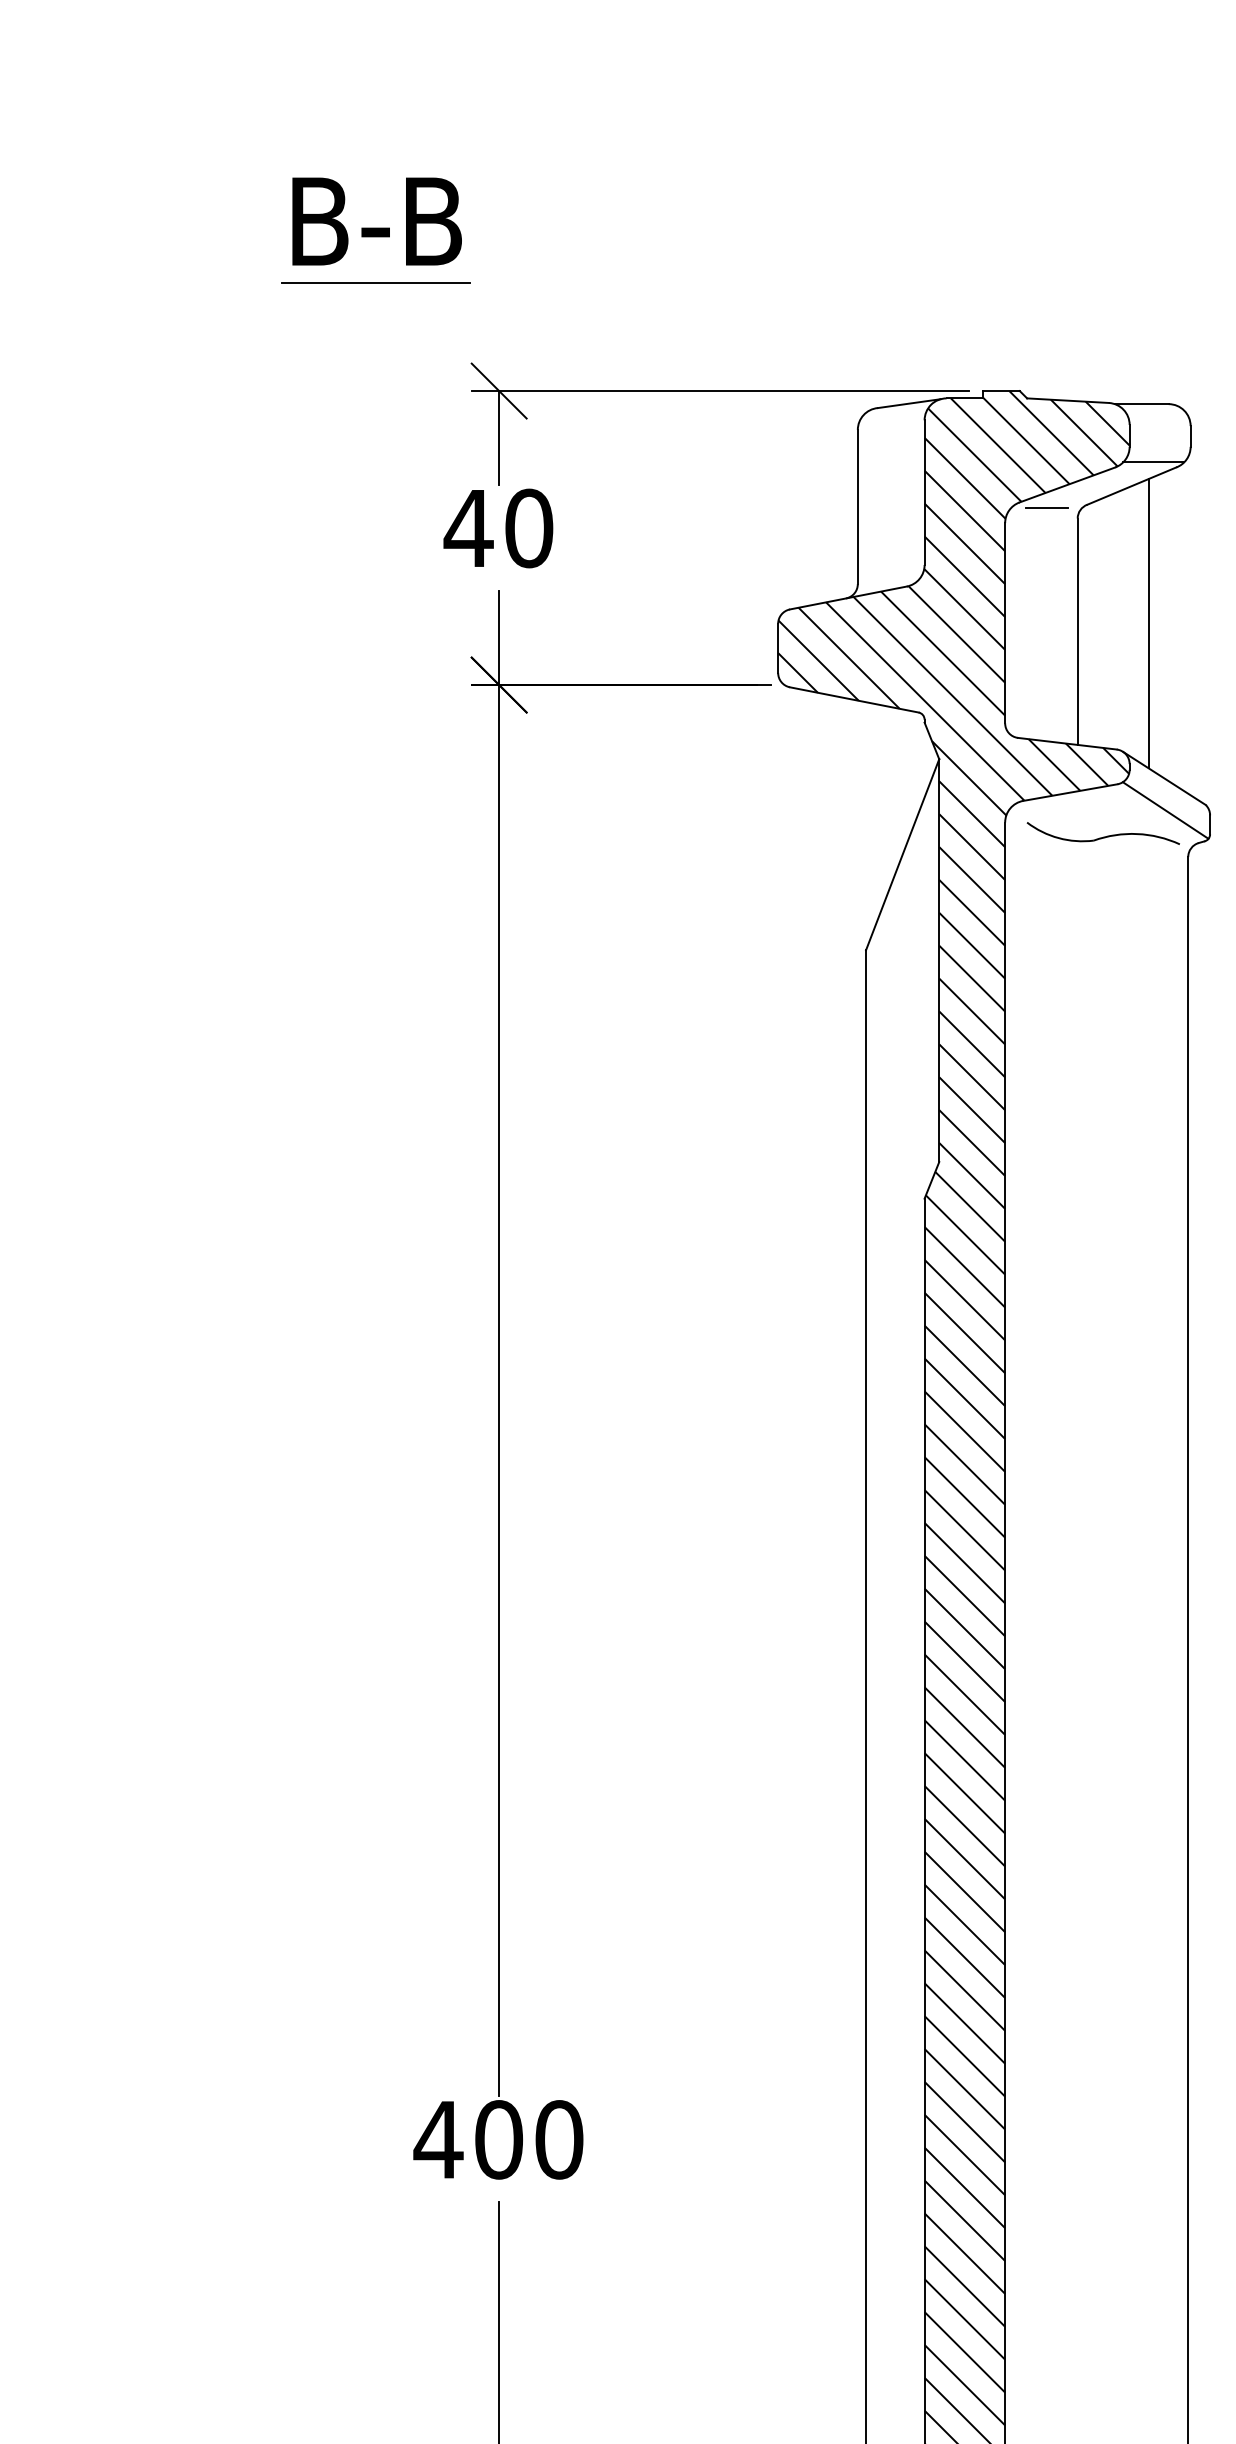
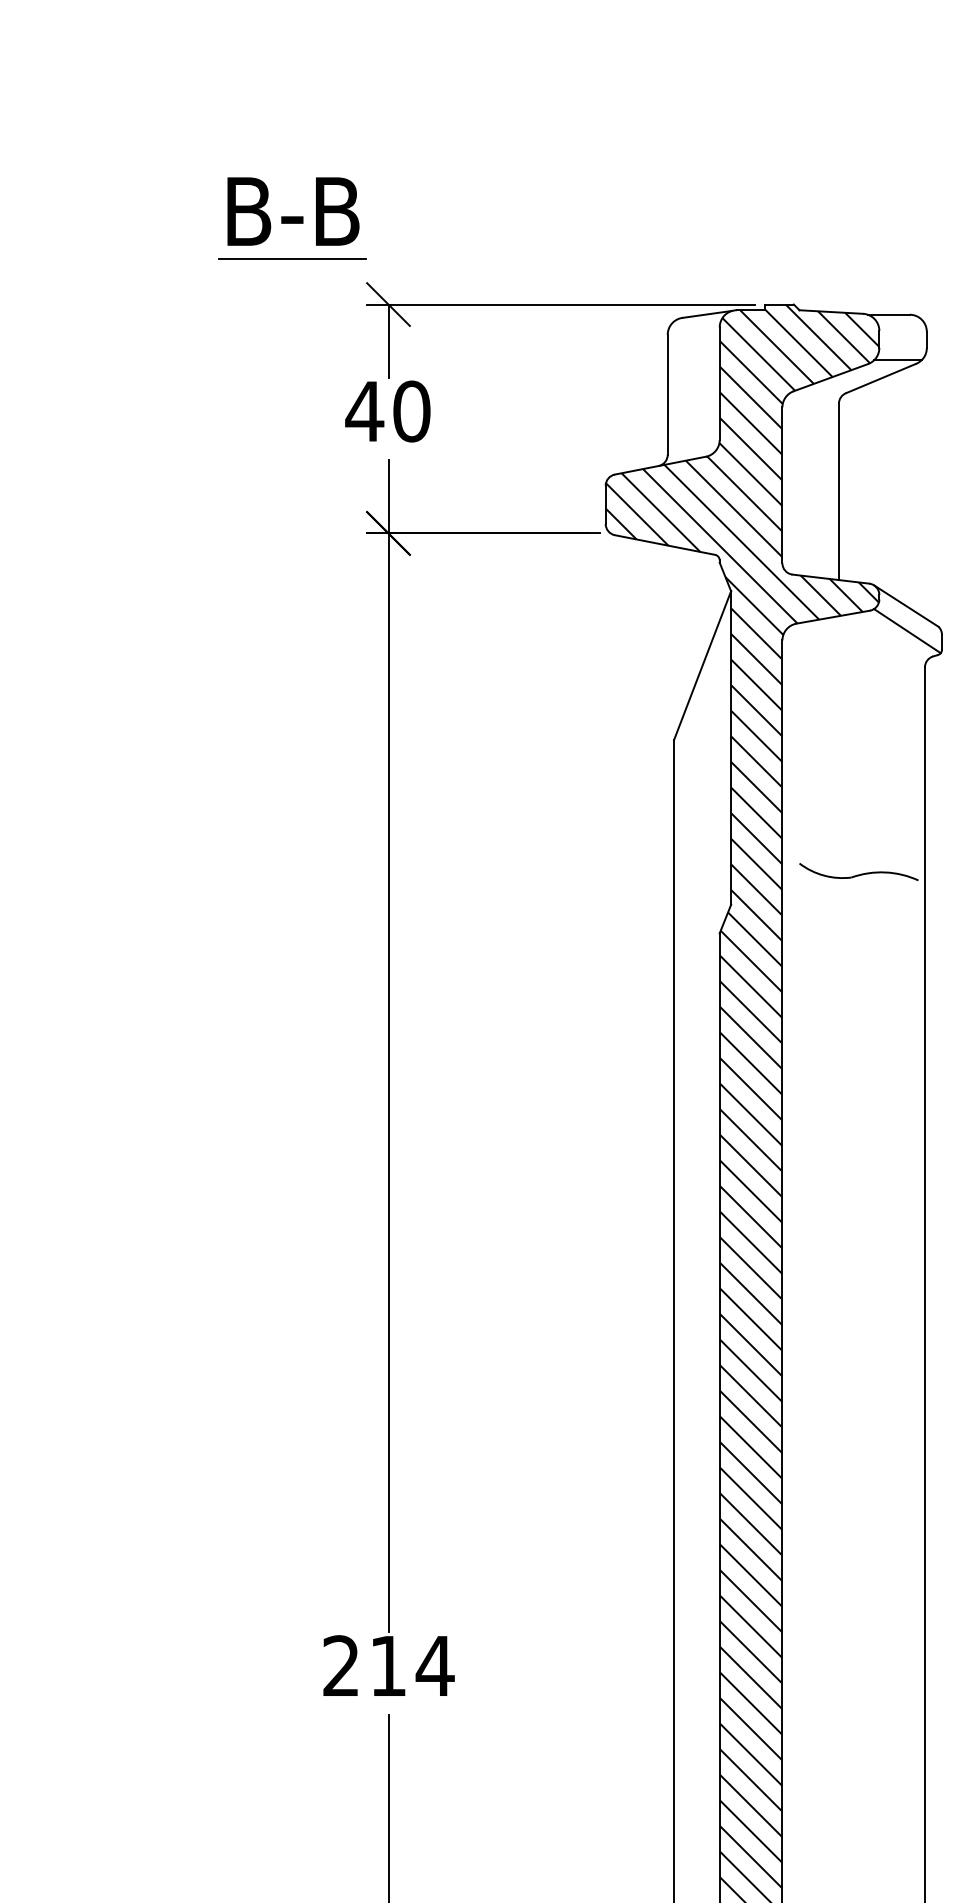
part: (375, 230) -> (292, 218), moved
line: (1046, 507) -> (814, 395), removed
line: (1149, 623) -> (894, 485), removed
part: (1102, 834) -> (858, 872), moved
text: (497, 2140) -> (387, 1666), 400 -> 214

